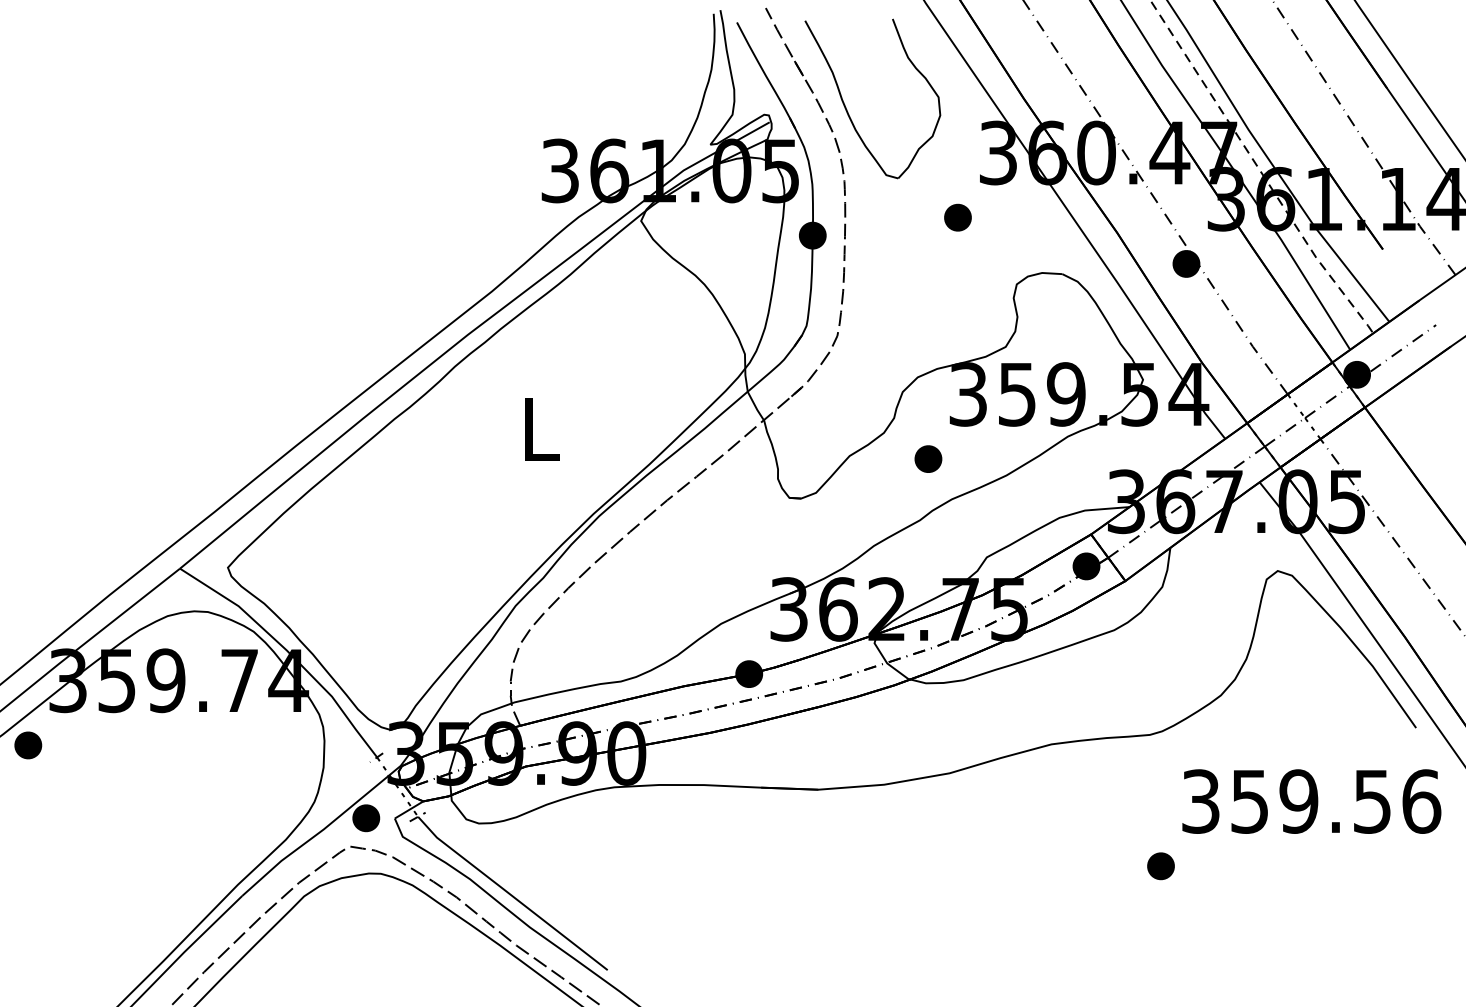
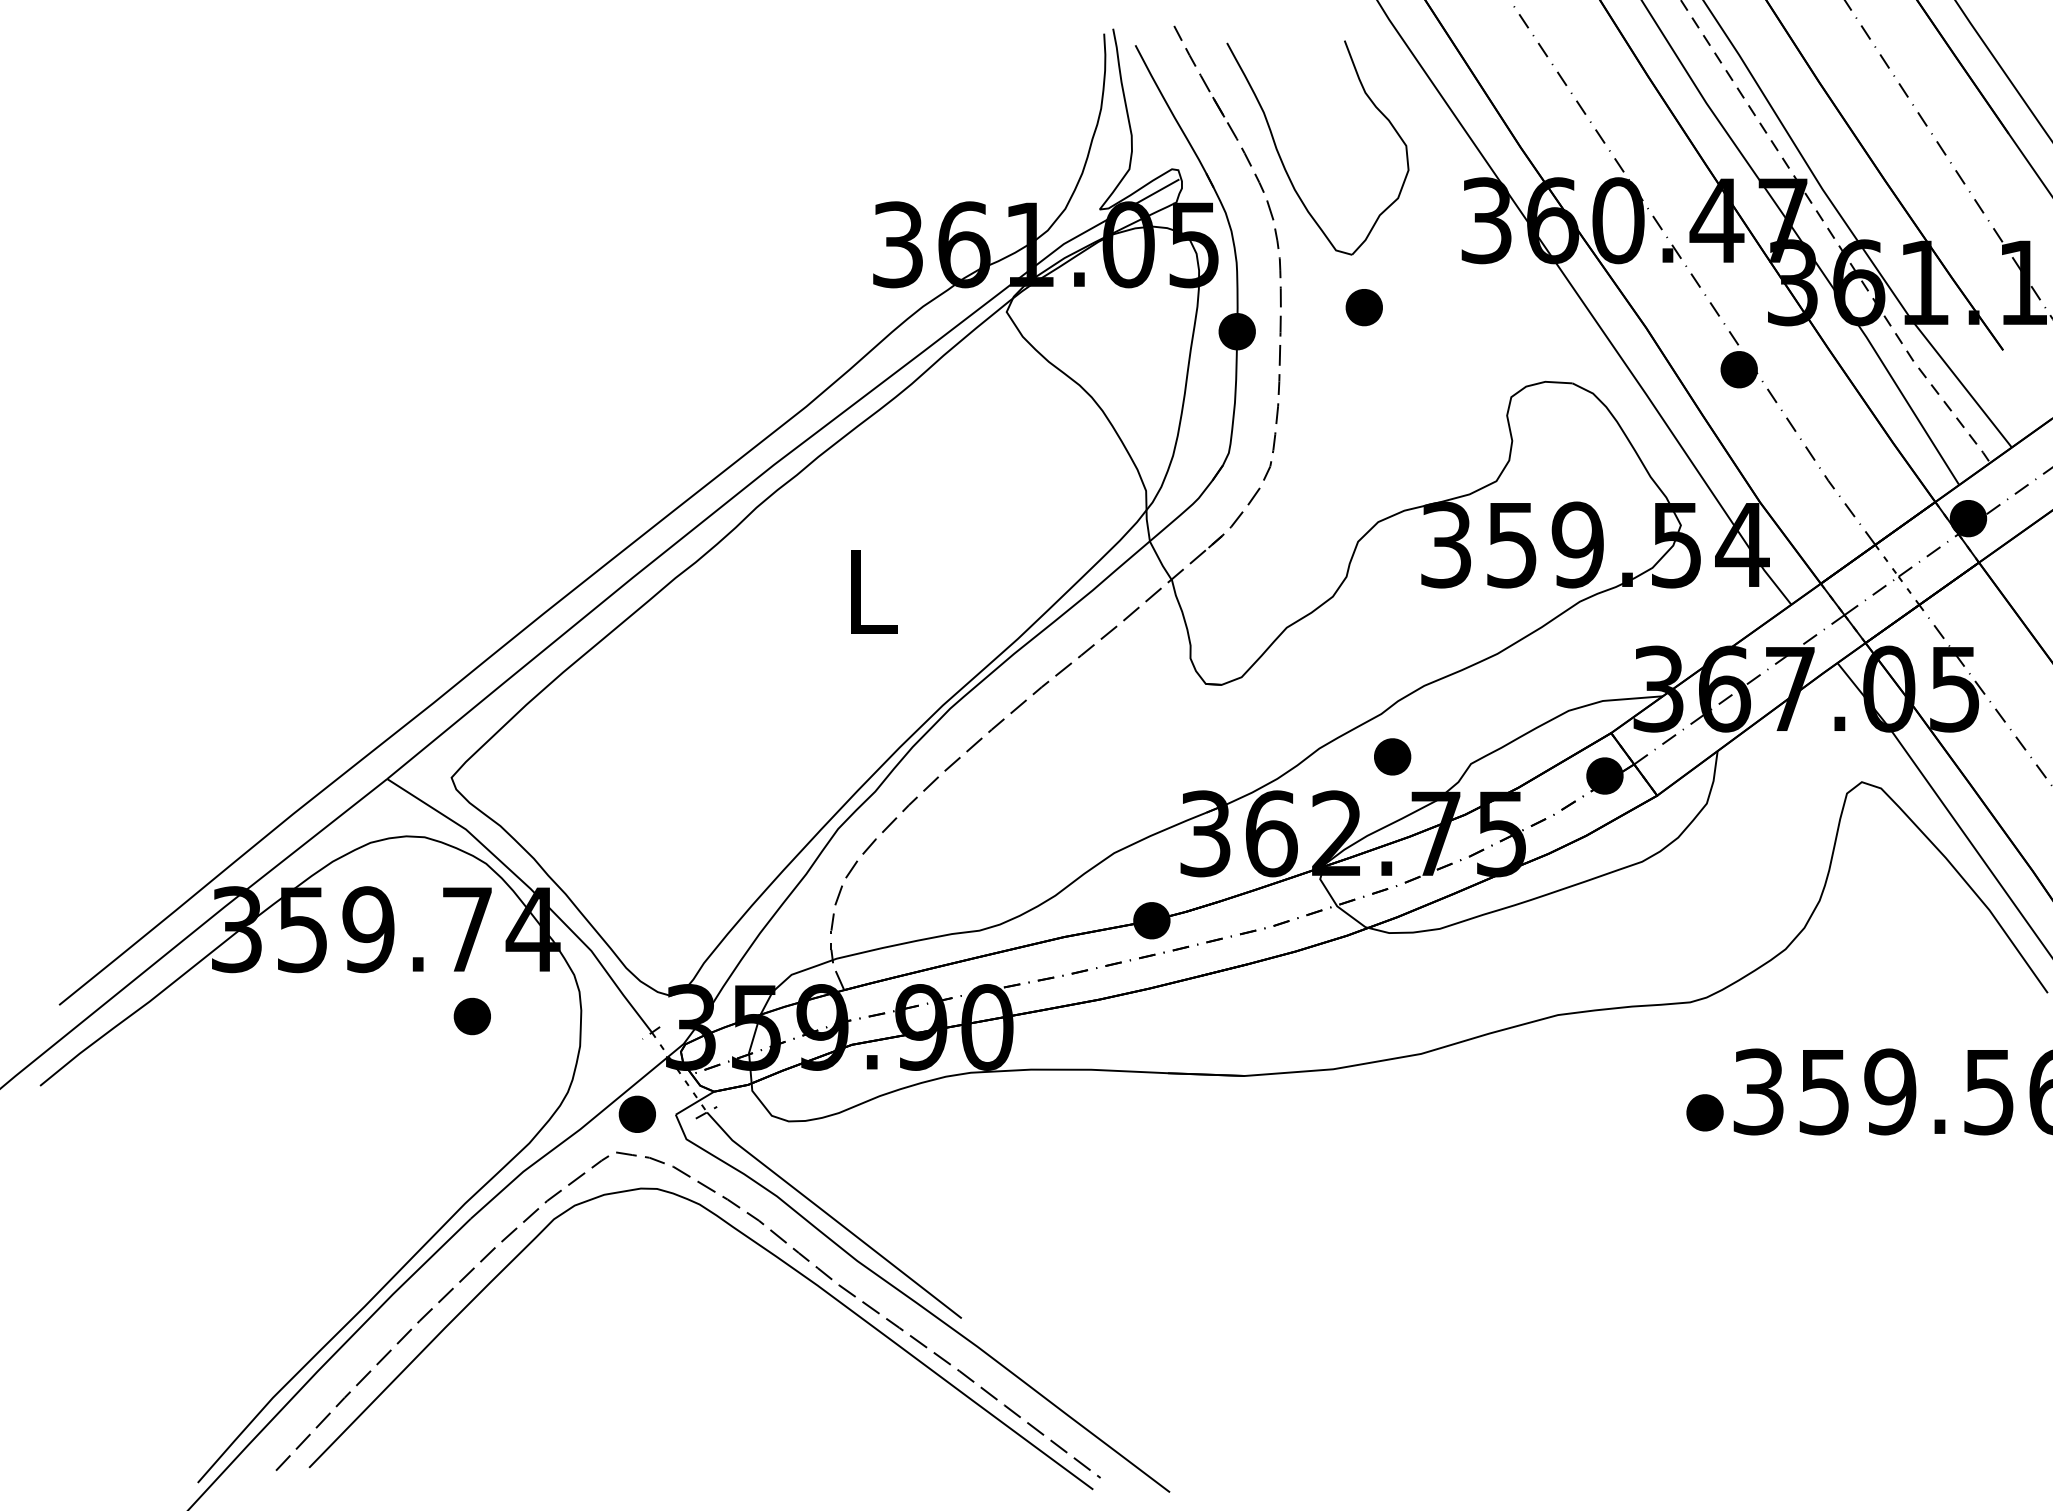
part: (957, 217) -> (1363, 307), moved
part: (928, 458) -> (1392, 756), moved
part: (27, 745) -> (471, 1016), moved
part: (1160, 866) -> (1704, 1112), moved

